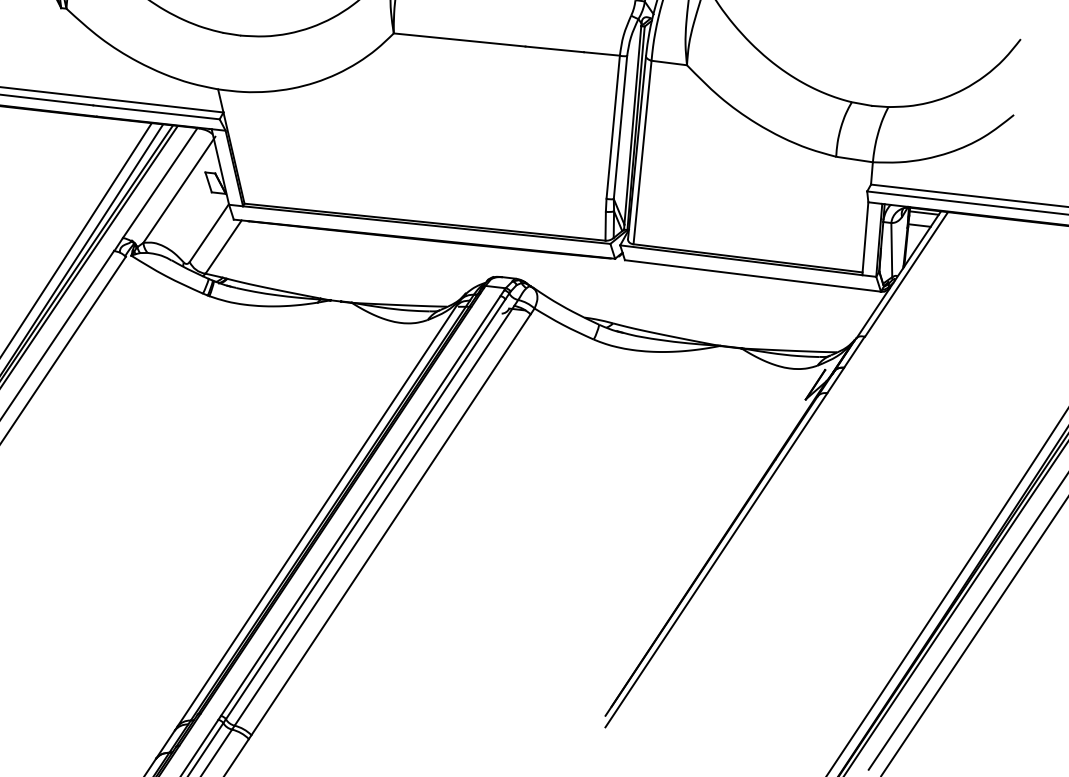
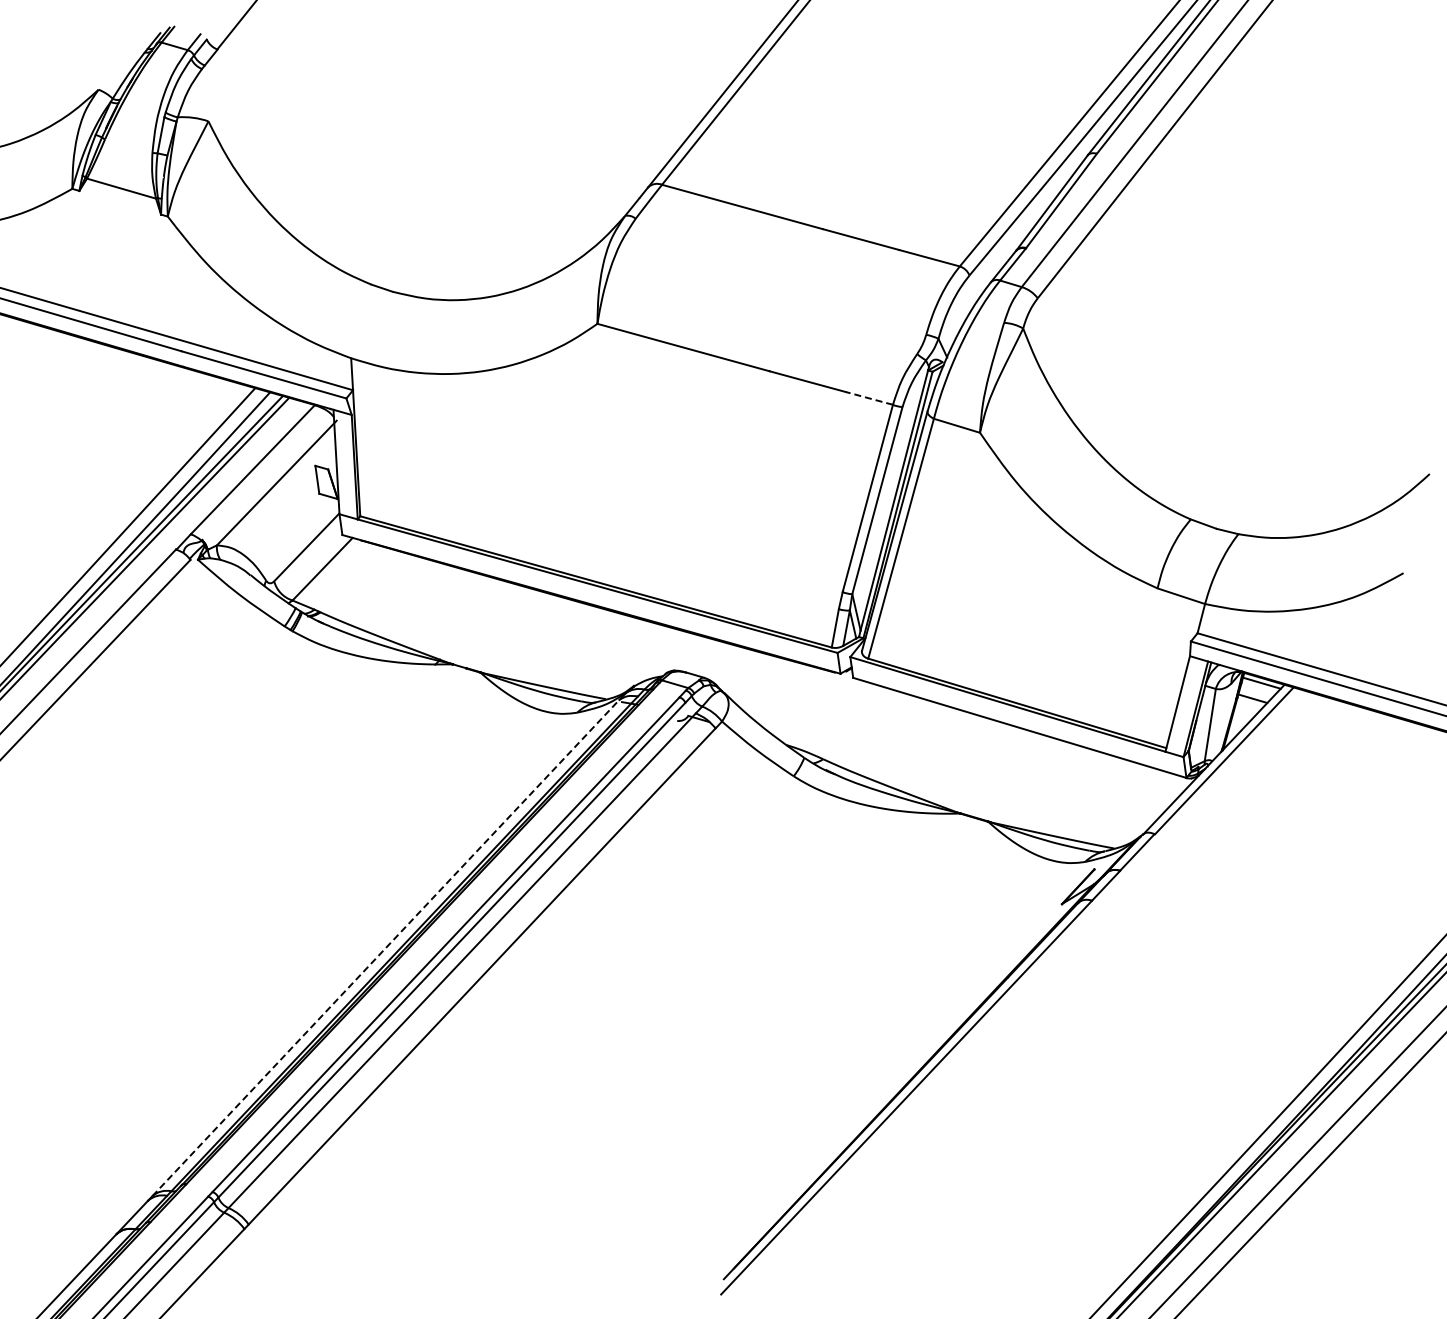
line: (601, 54) -> (869, 398), solid -> dashed
line: (316, 516) -> (385, 948), solid -> dashed

